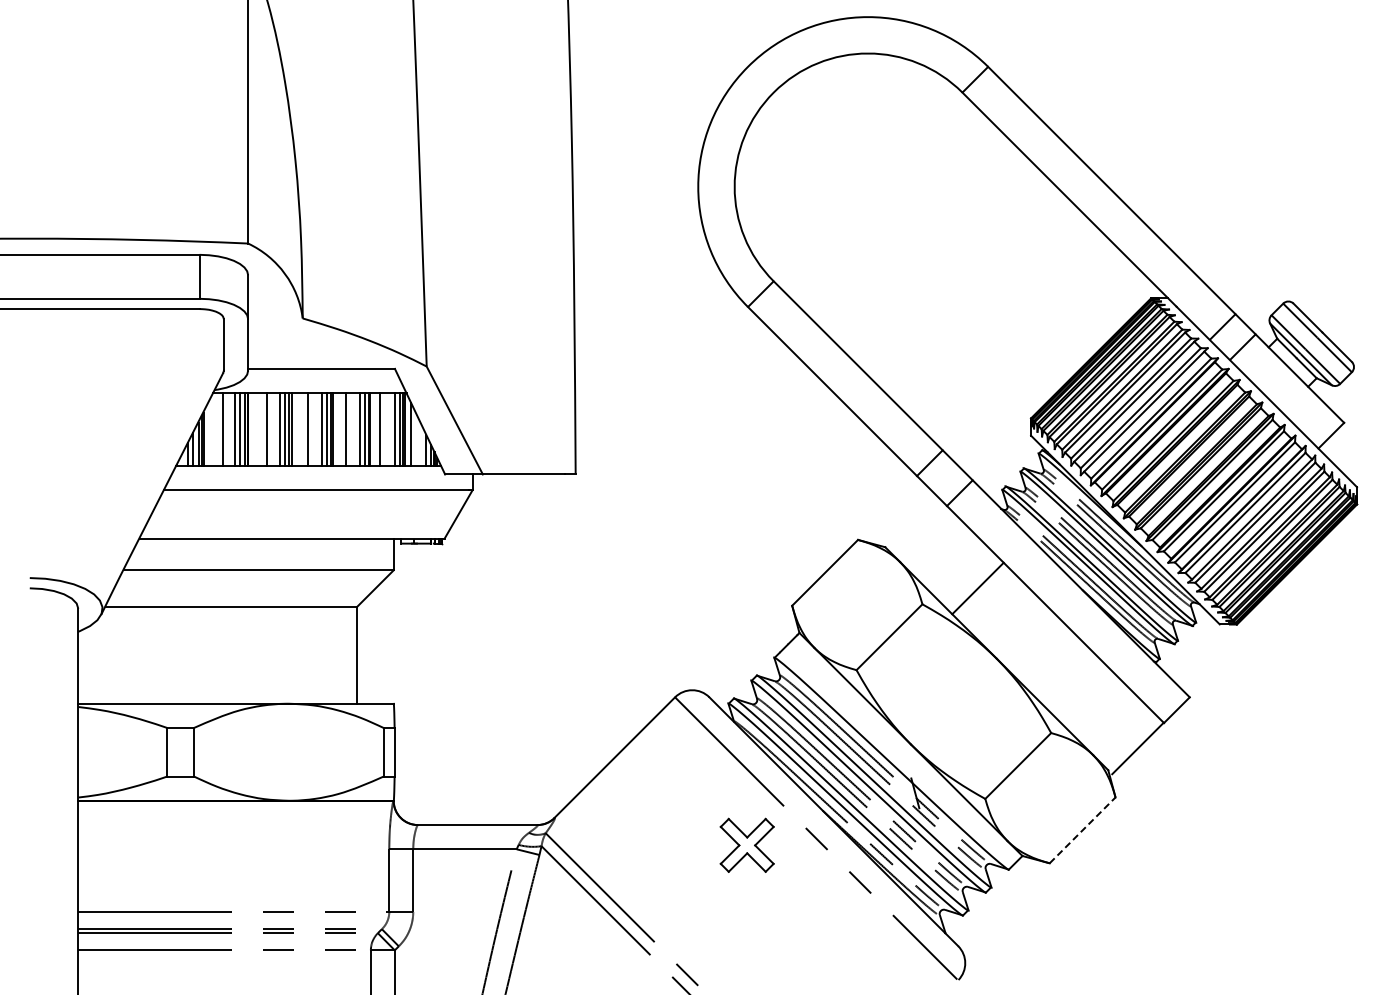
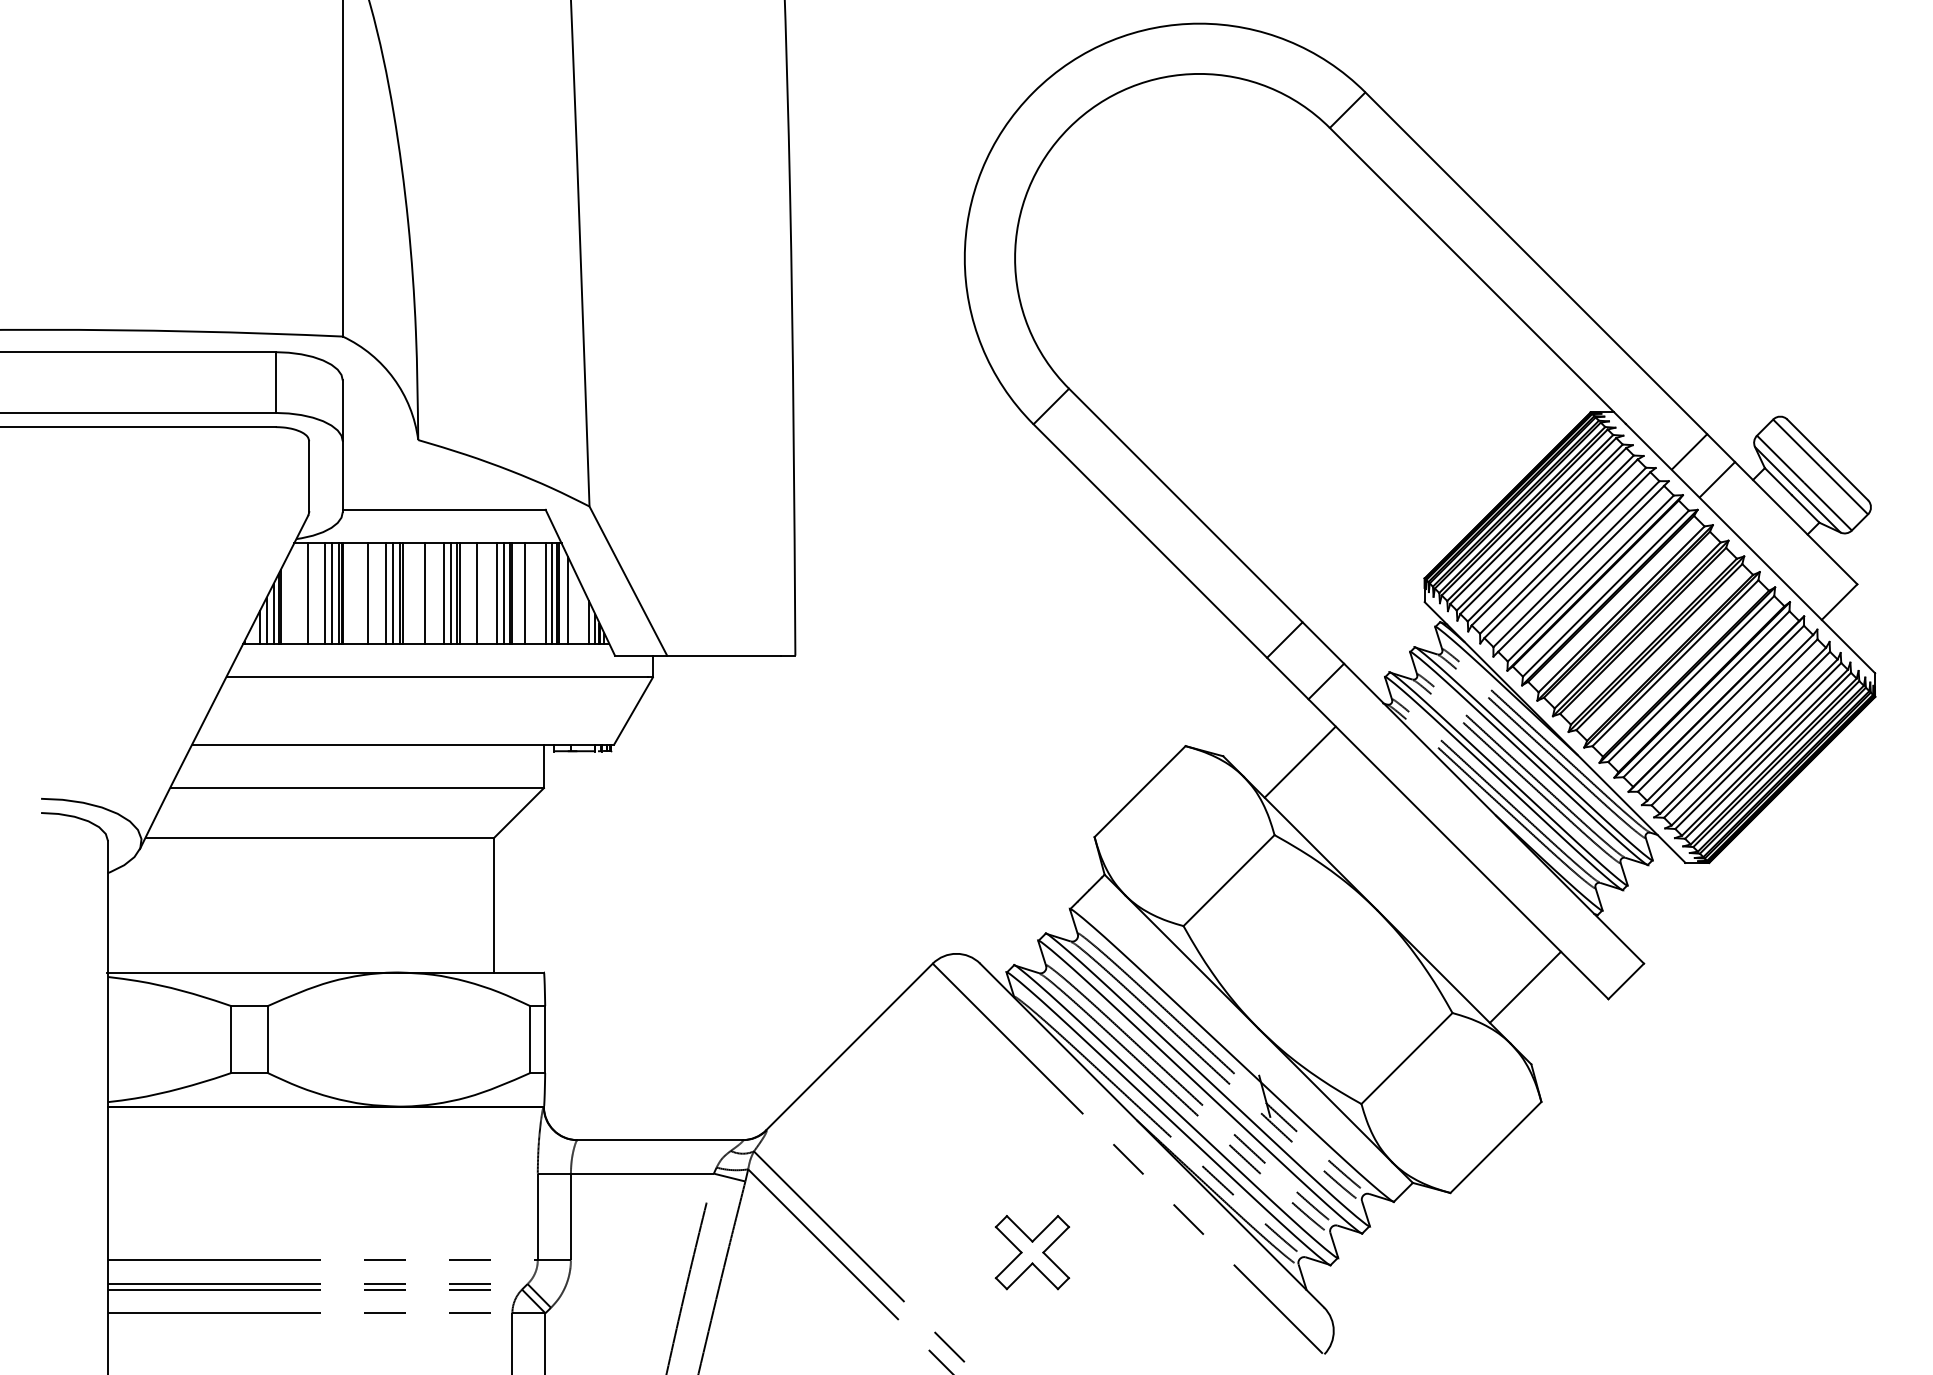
line: (977, 588) -> (1299, 762), moved
line: (1137, 748) -> (1524, 987), moved
line: (1082, 830) -> (1495, 1147), dashed -> solid
part: (746, 844) -> (1031, 1251), moved

